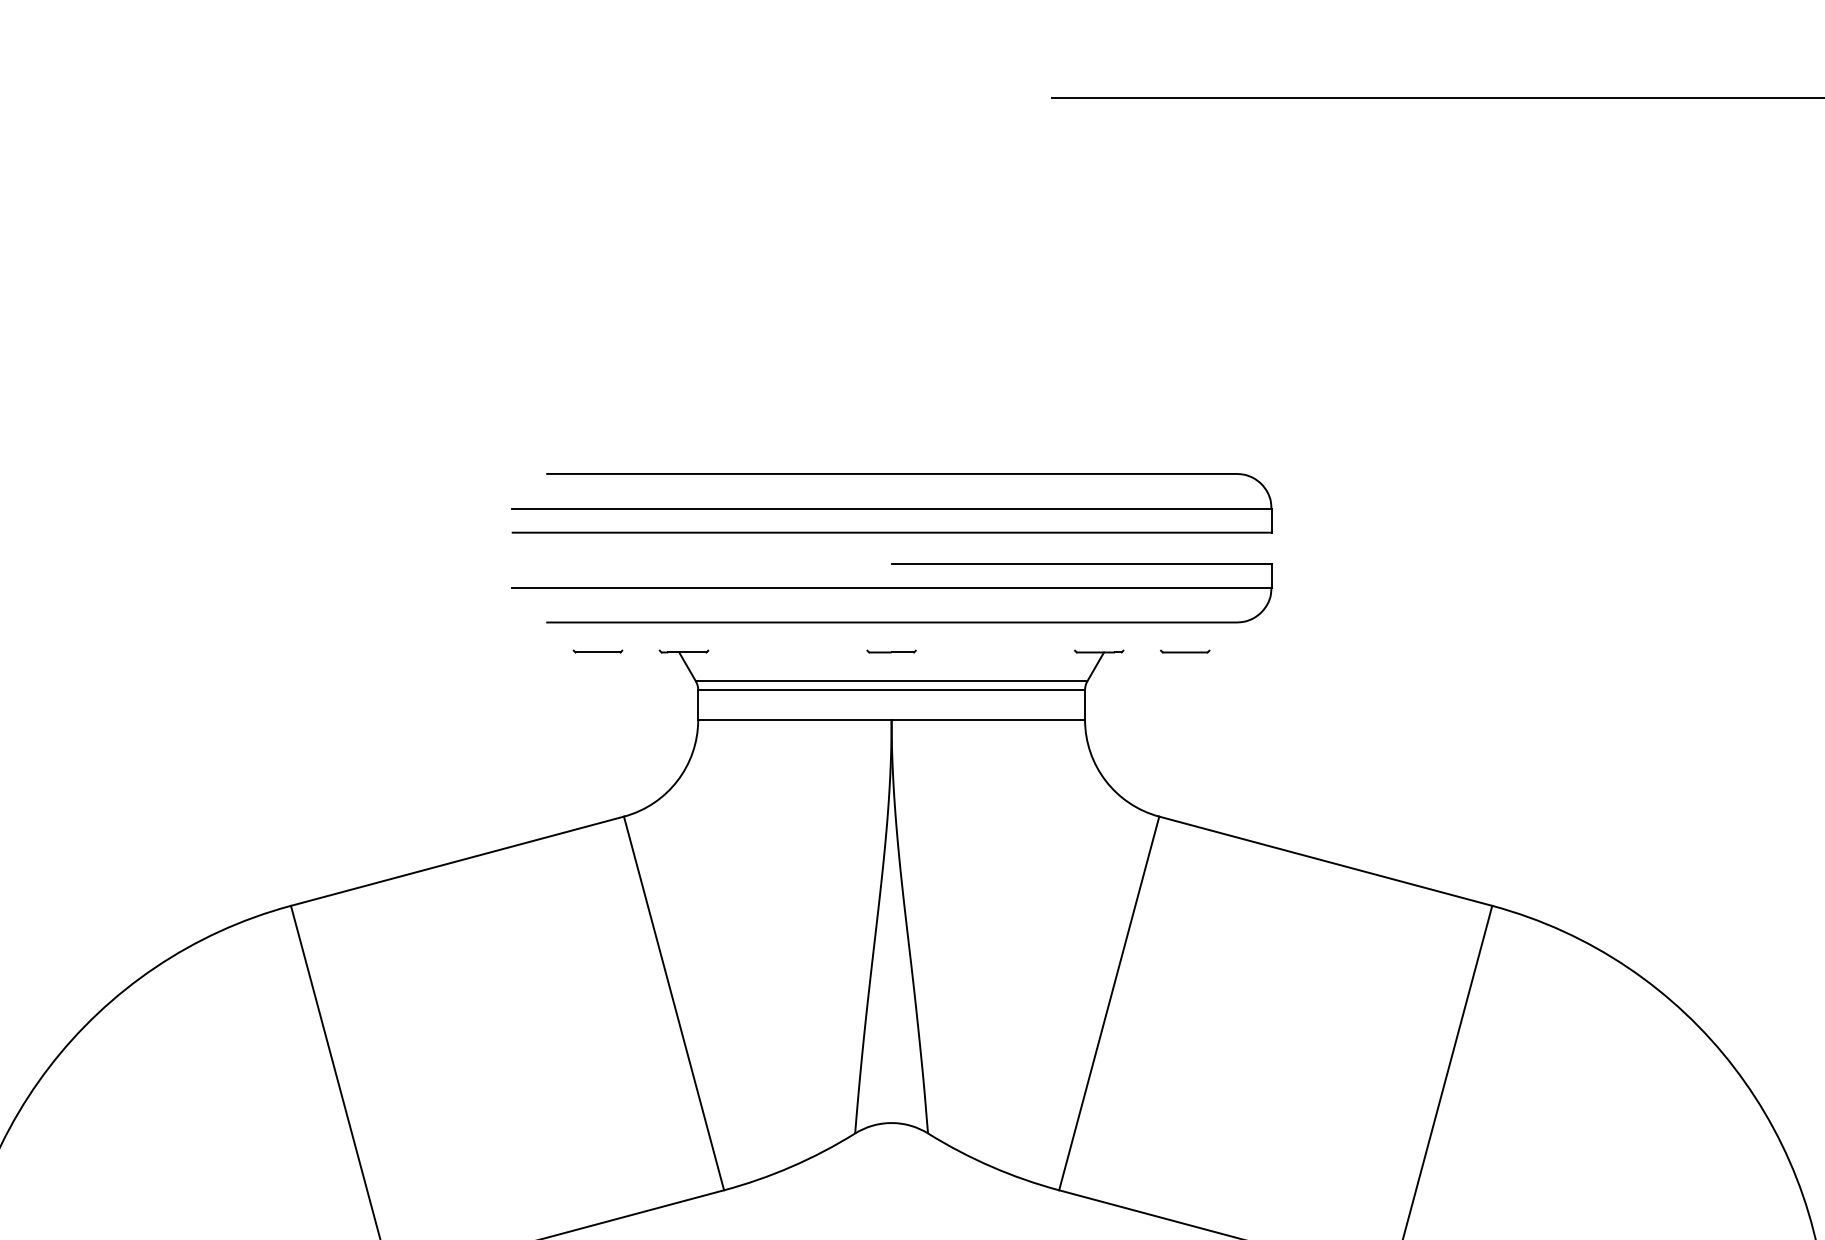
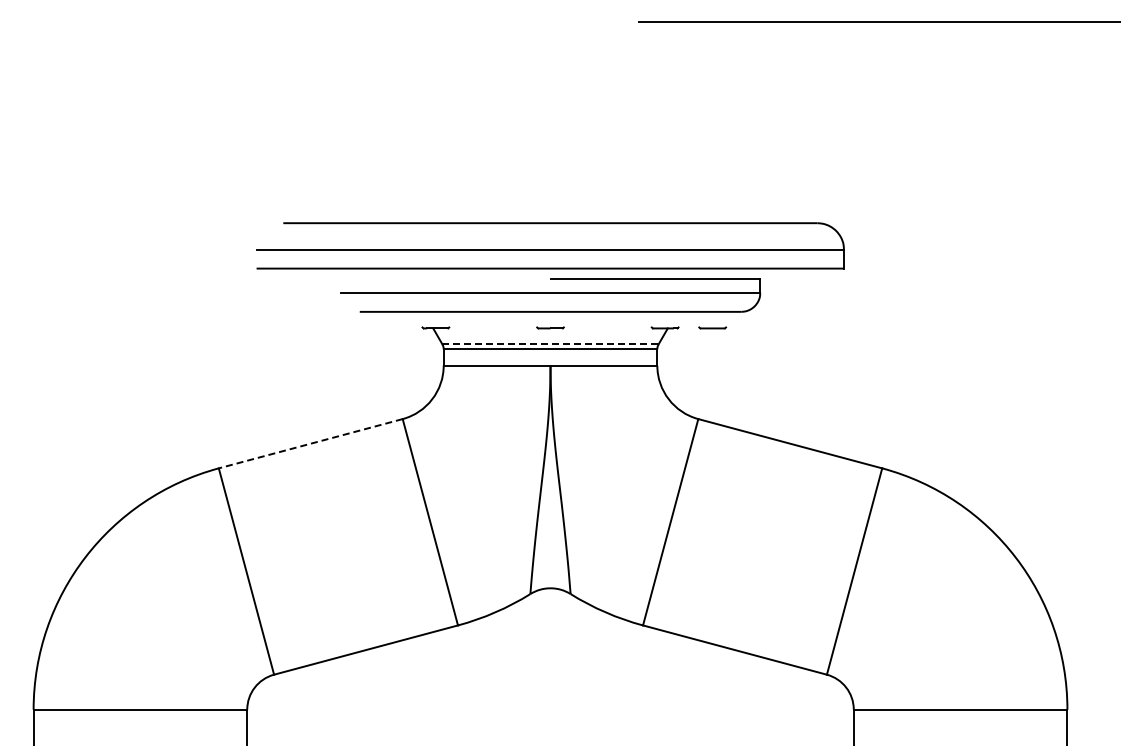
part: (891, 504) -> (550, 246), size x1.4
part: (598, 650) -> (388, 327), removed
line: (893, 681) -> (551, 344), solid -> dashed
line: (456, 860) -> (310, 443), solid -> dashed

